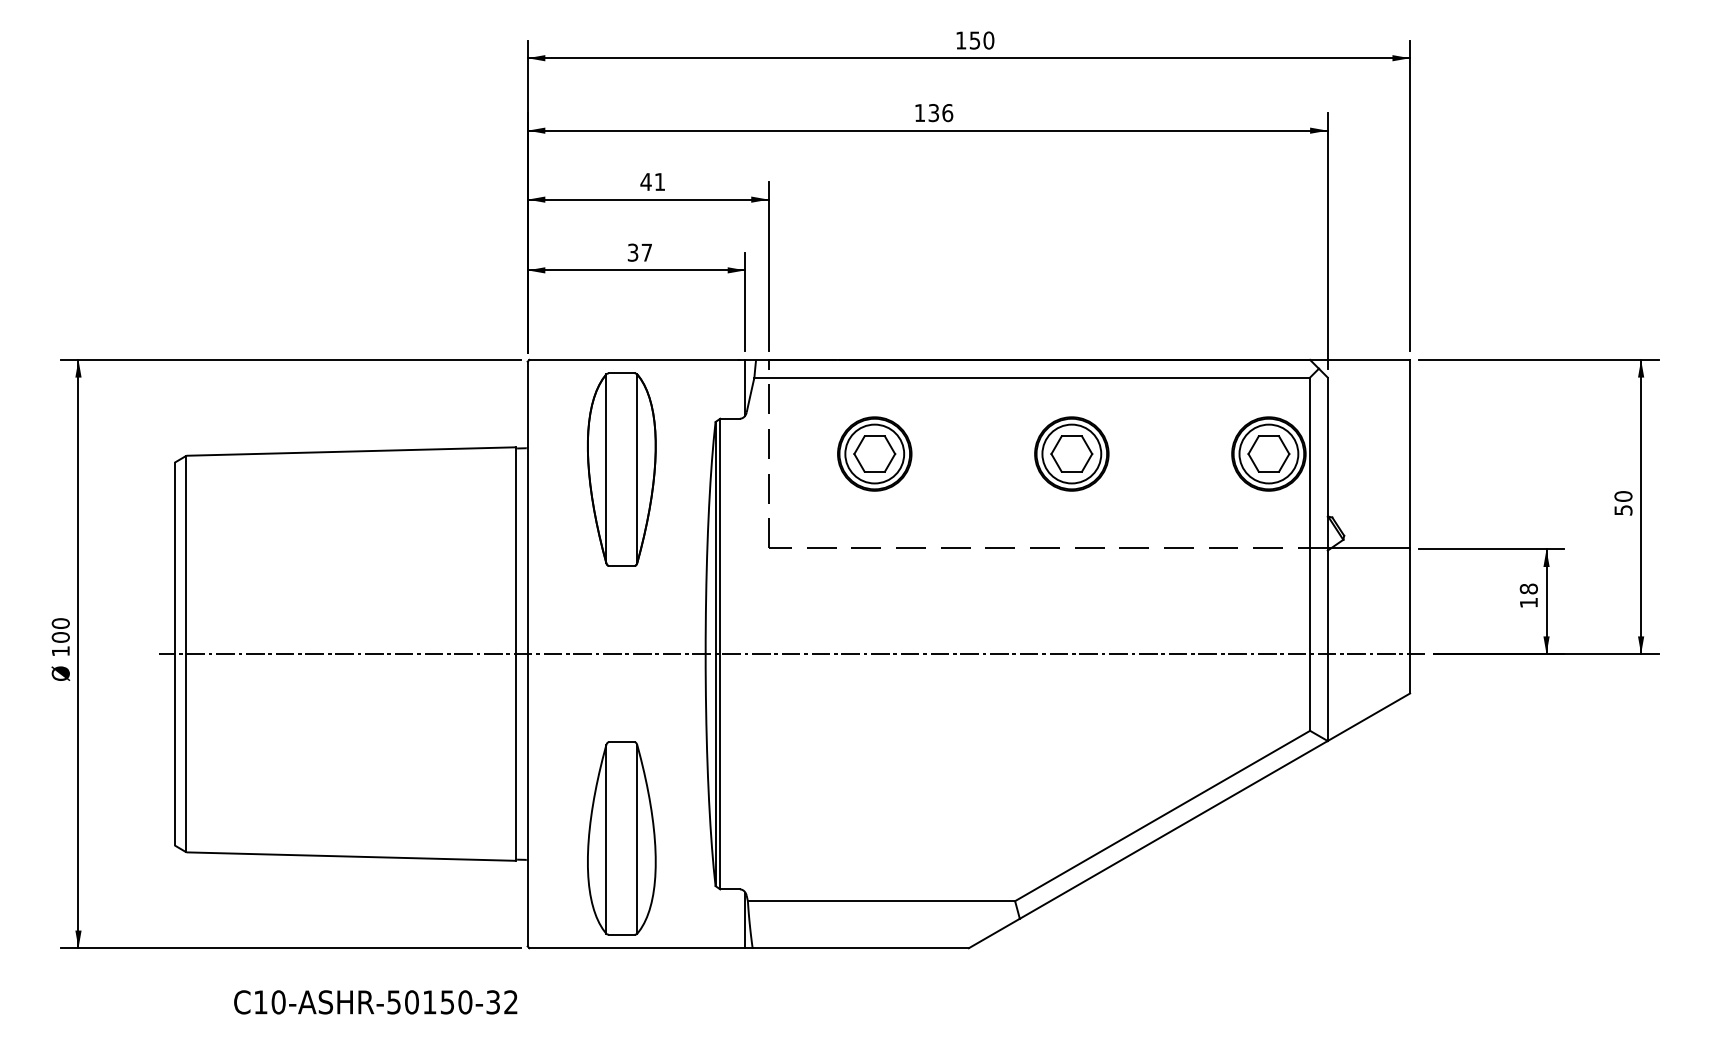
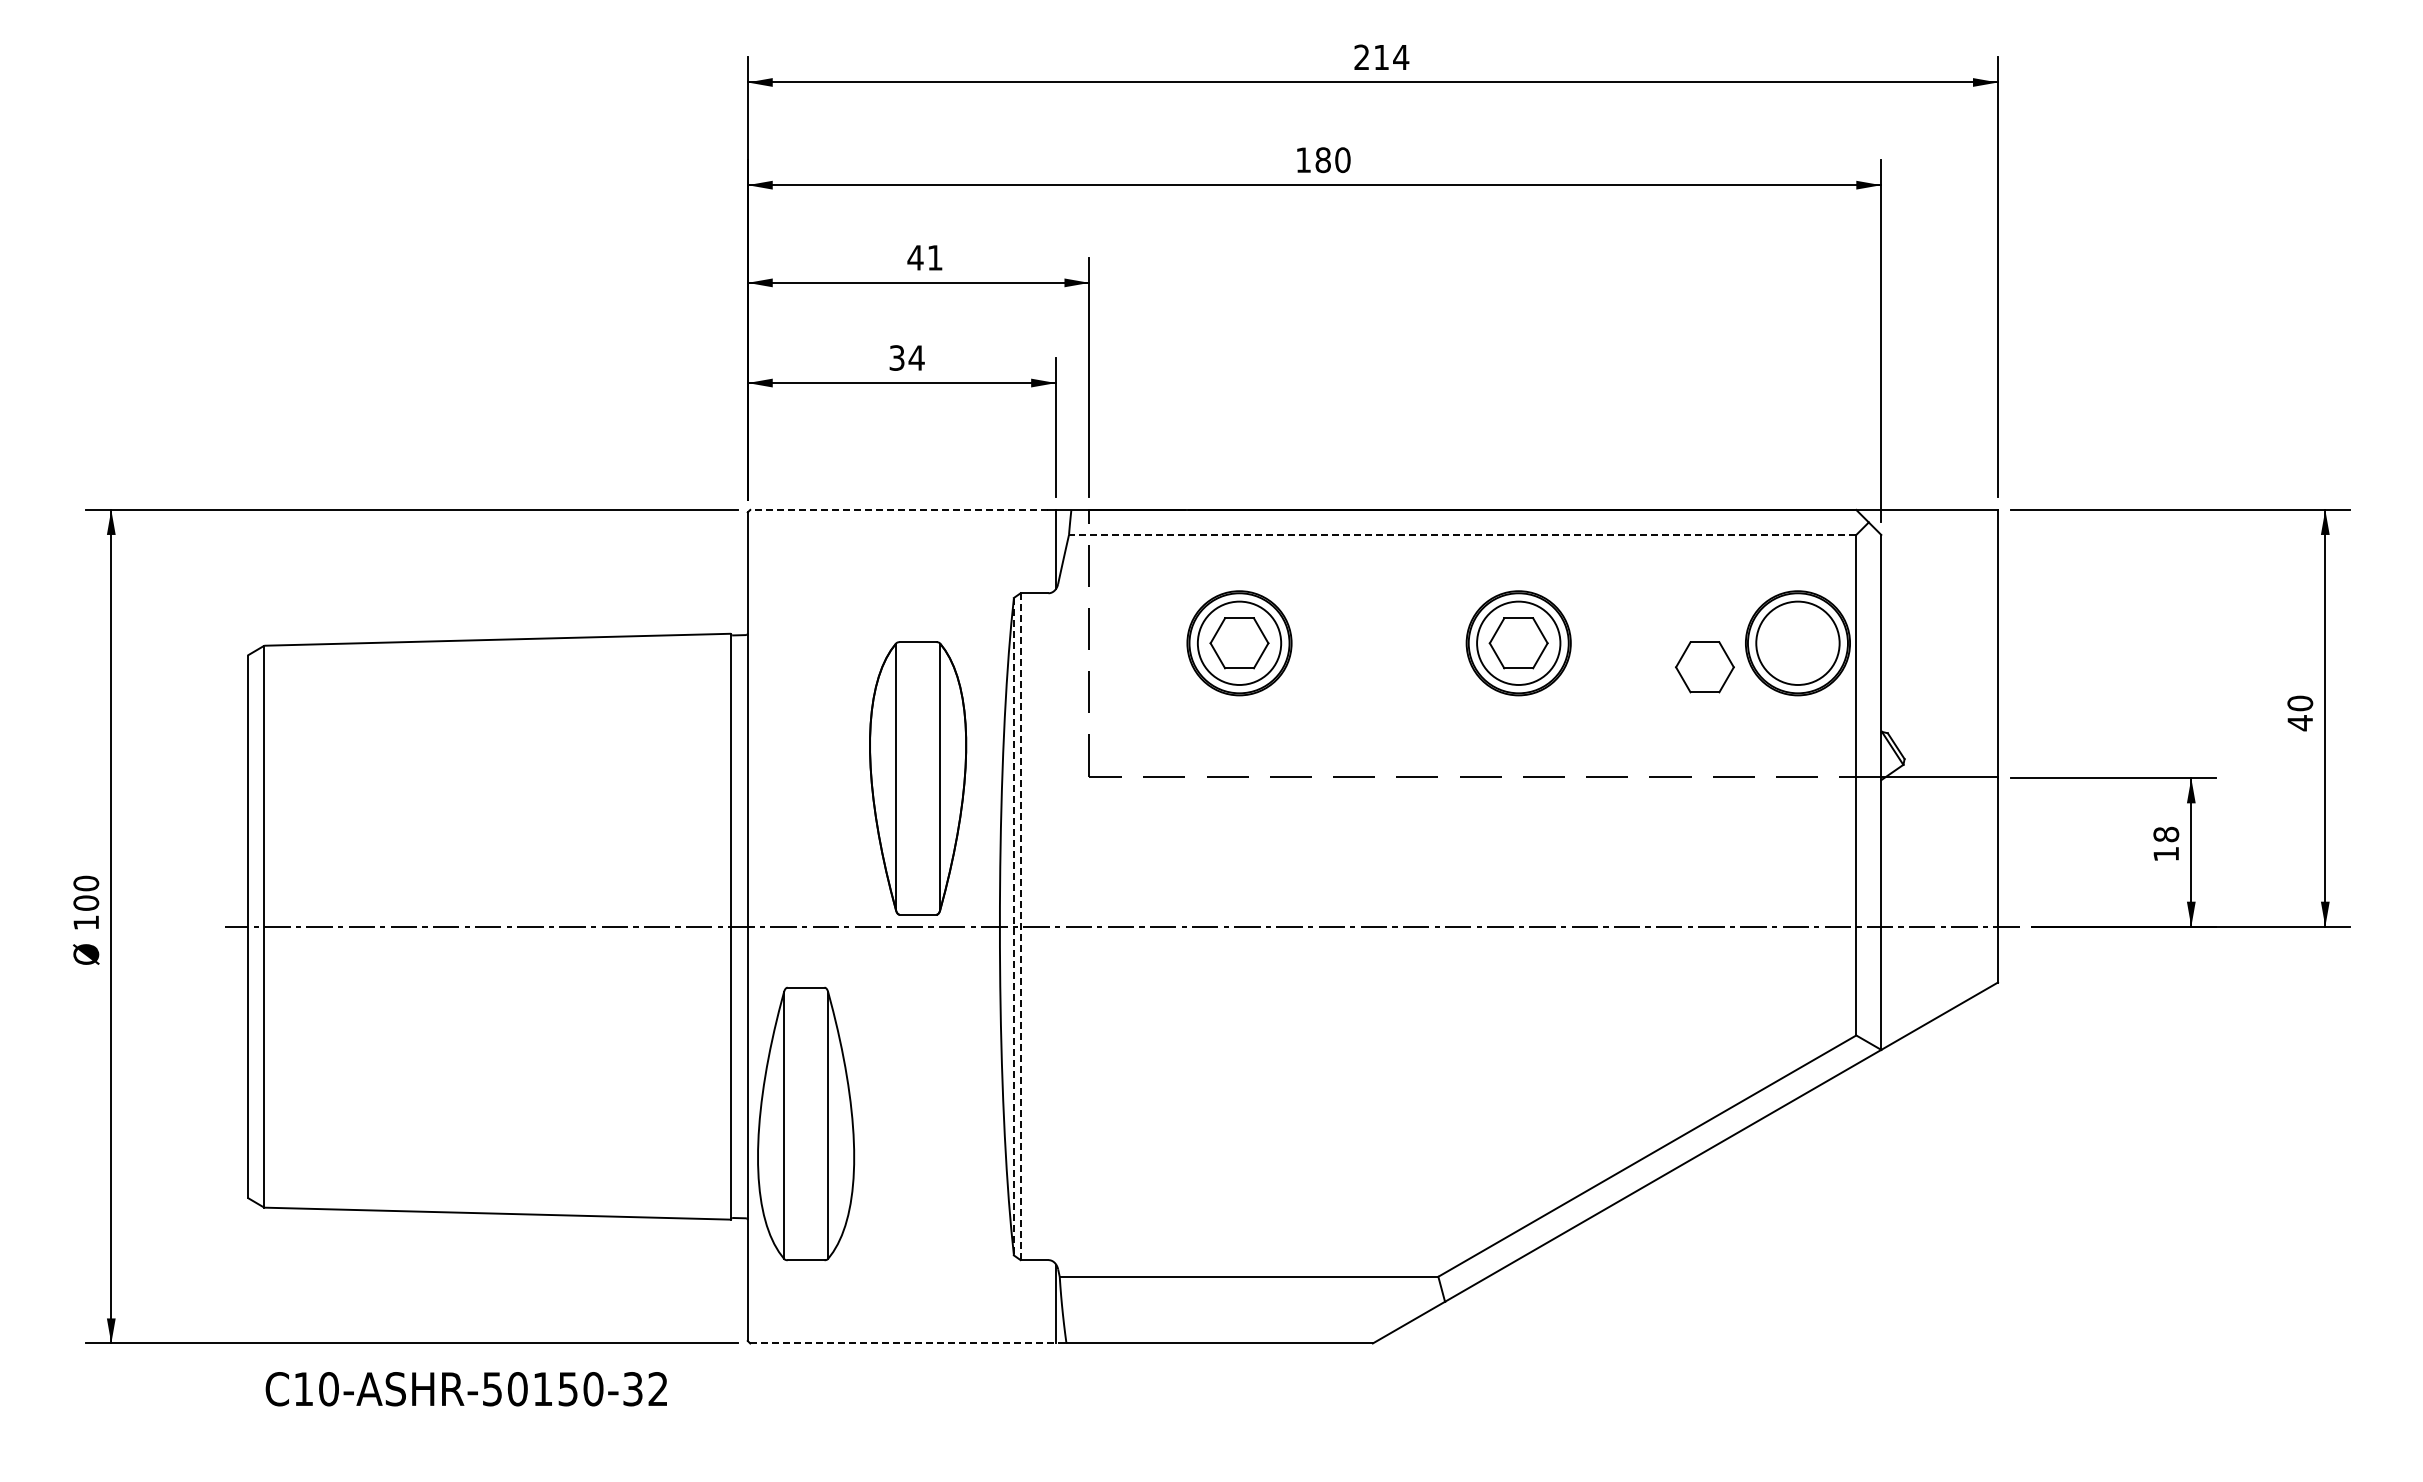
text: (974, 40) -> (1381, 57), 150 -> 214
text: (940, 113) -> (1332, 160), 136 -> 180
text: (646, 252) -> (916, 357), 37 -> 34
line: (634, 359) -> (899, 509), solid -> dashed
line: (1032, 377) -> (1462, 534), solid -> dashed
part: (1268, 454) -> (1704, 667), moved
part: (622, 469) -> (918, 778), moved
text: (1623, 510) -> (2300, 723), 50 -> 40
line: (715, 653) -> (1013, 926), solid -> dashed
line: (720, 654) -> (1020, 927), solid -> dashed
part: (622, 838) -> (806, 1123), moved
line: (641, 948) -> (908, 1343), solid -> dashed
text: (375, 1002) -> (465, 1389), moved

